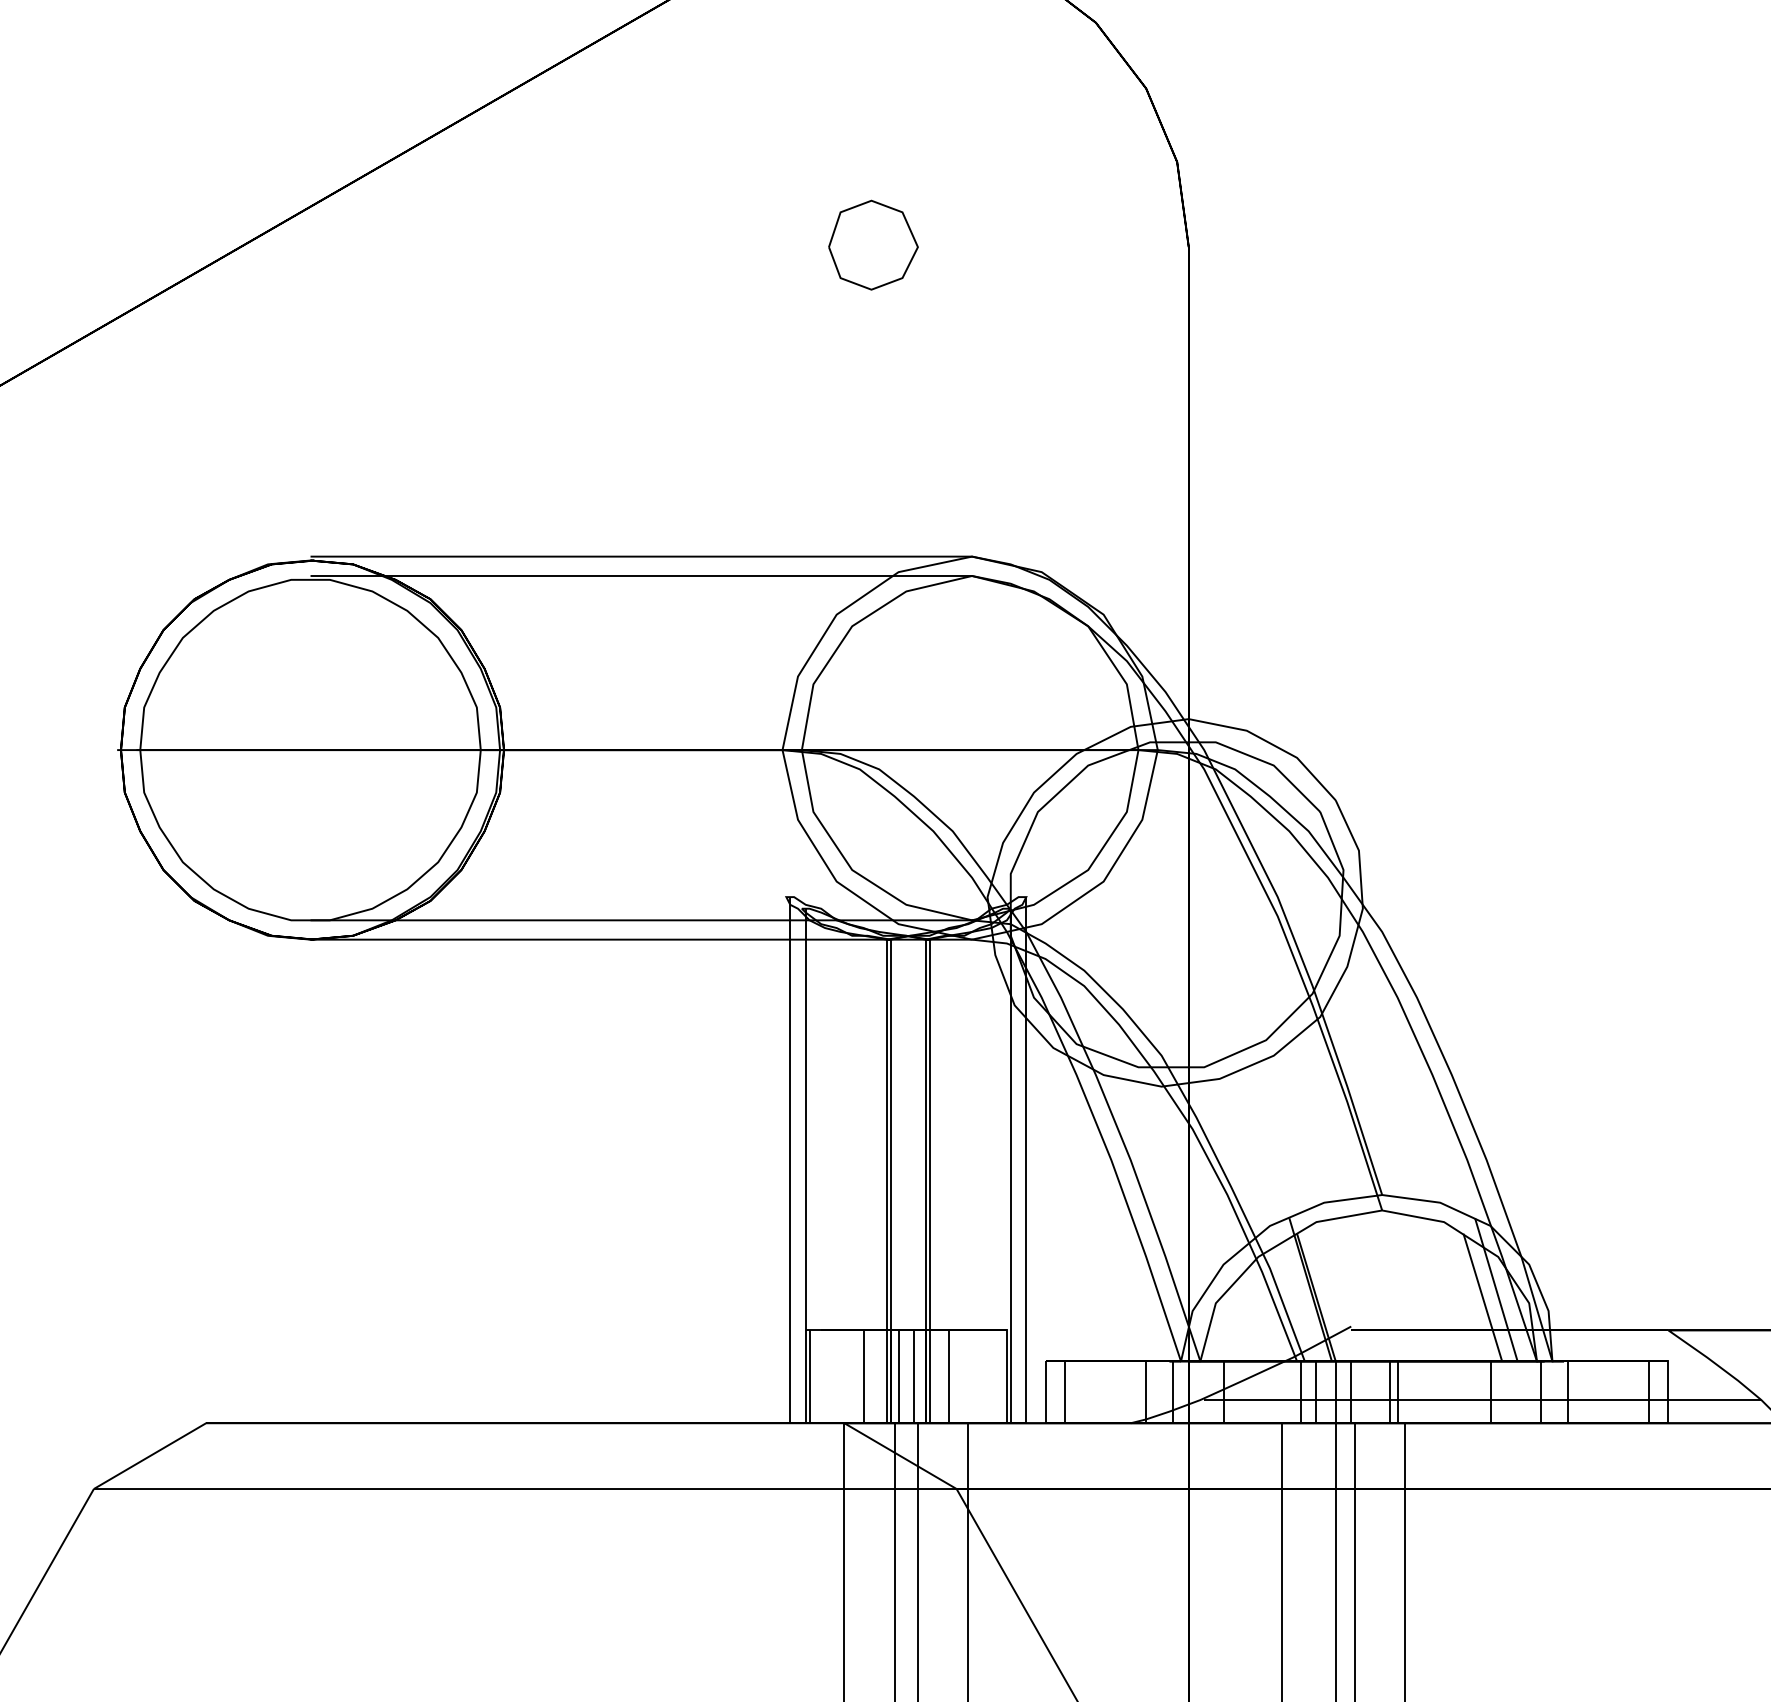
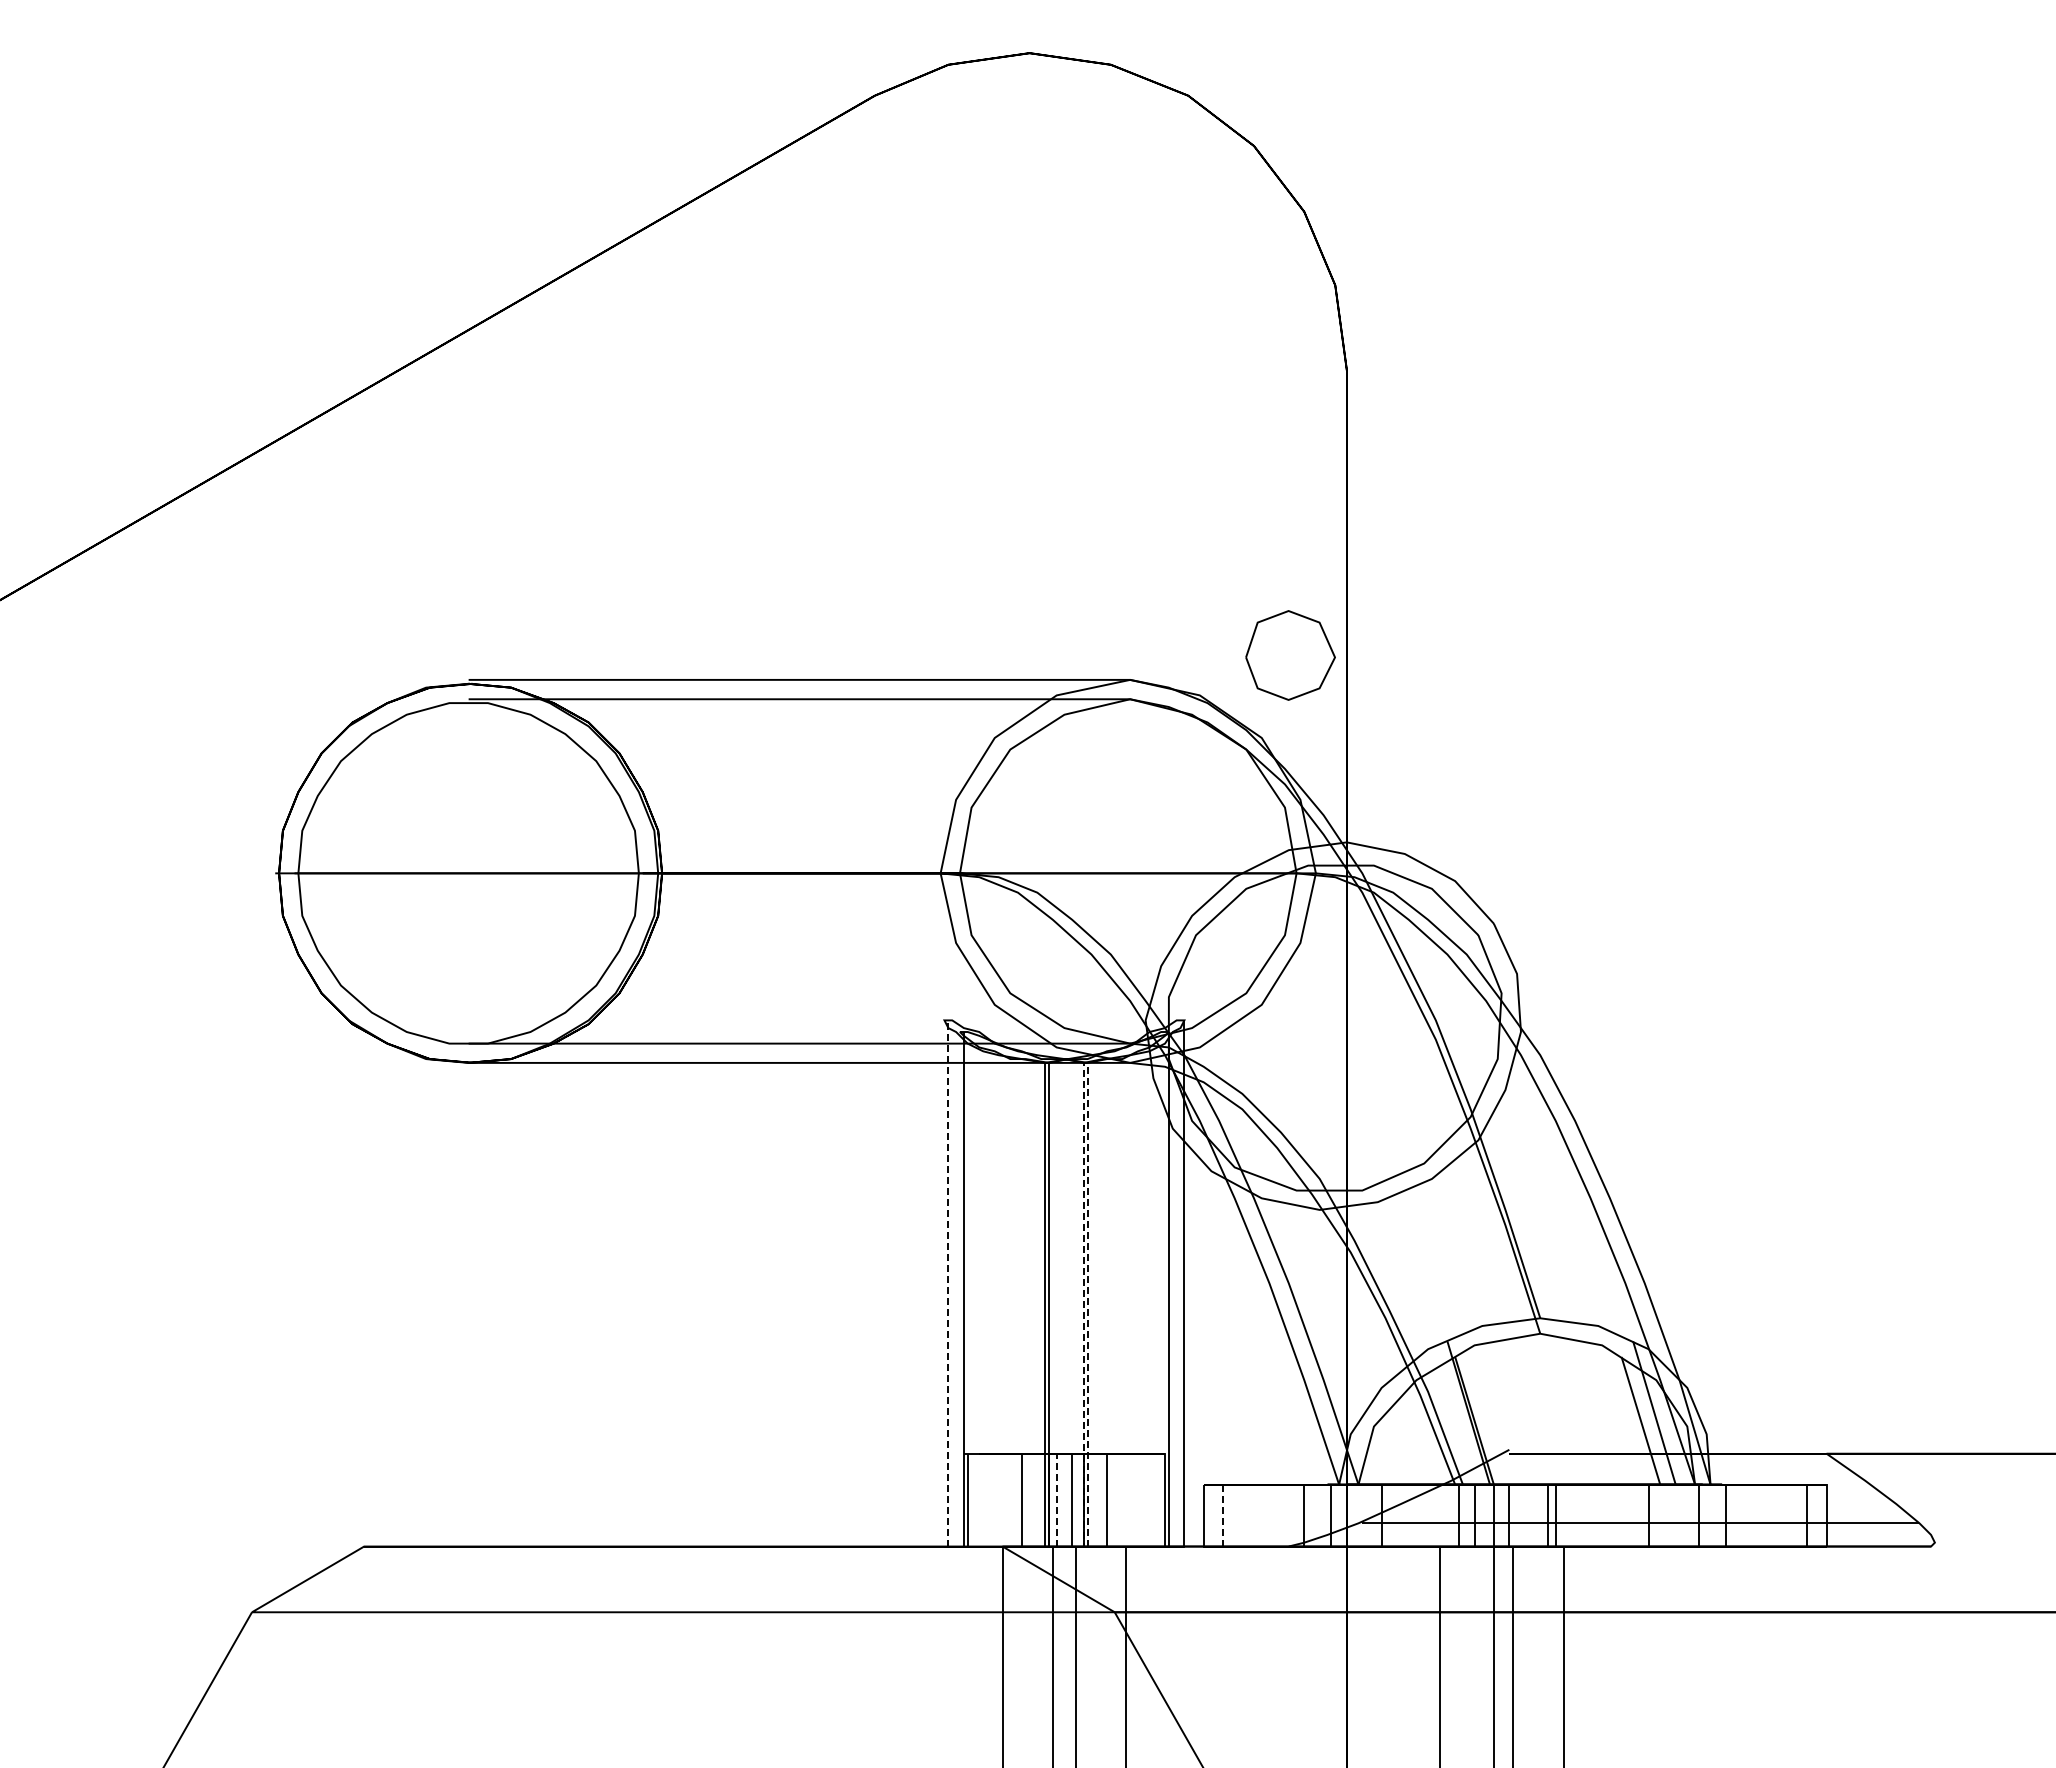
part: (873, 245) -> (1290, 655), moved
line: (927, 939) -> (1085, 1062), solid -> dashed
line: (790, 1159) -> (948, 1282), solid -> dashed
line: (898, 1376) -> (1056, 1499), solid -> dashed
line: (1065, 1392) -> (1223, 1515), solid -> dashed

